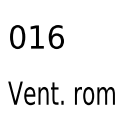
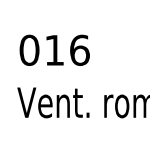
text: (36, 36) -> (54, 49), moved

